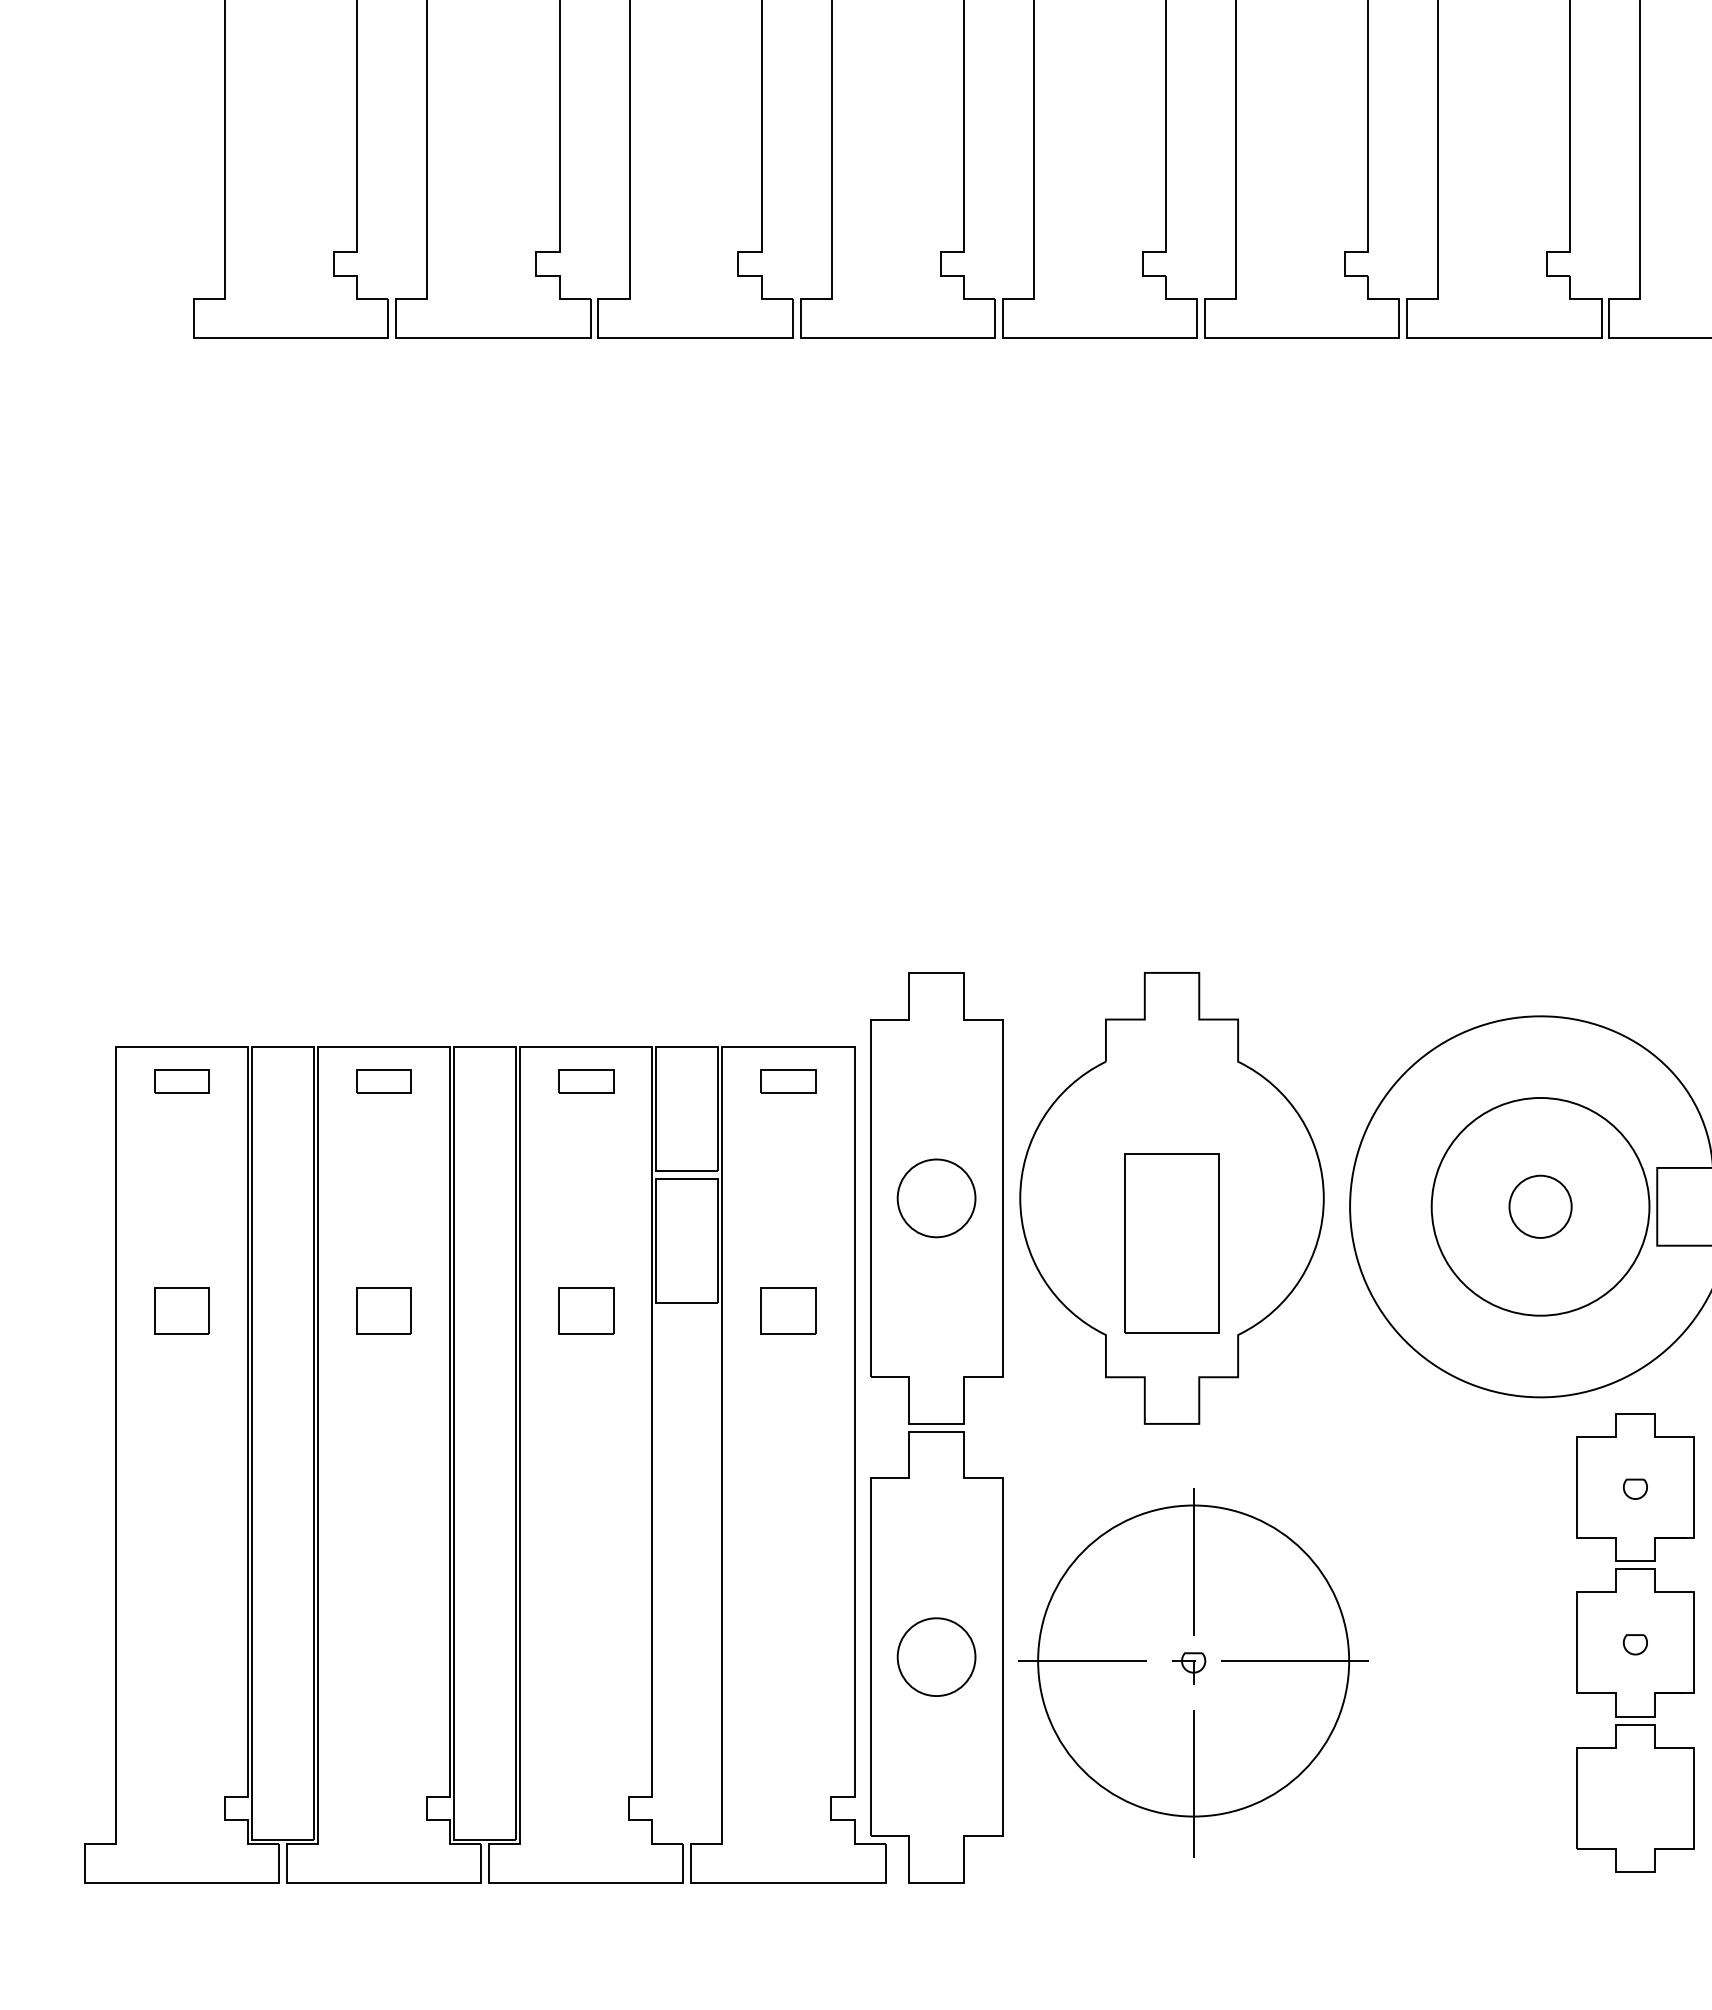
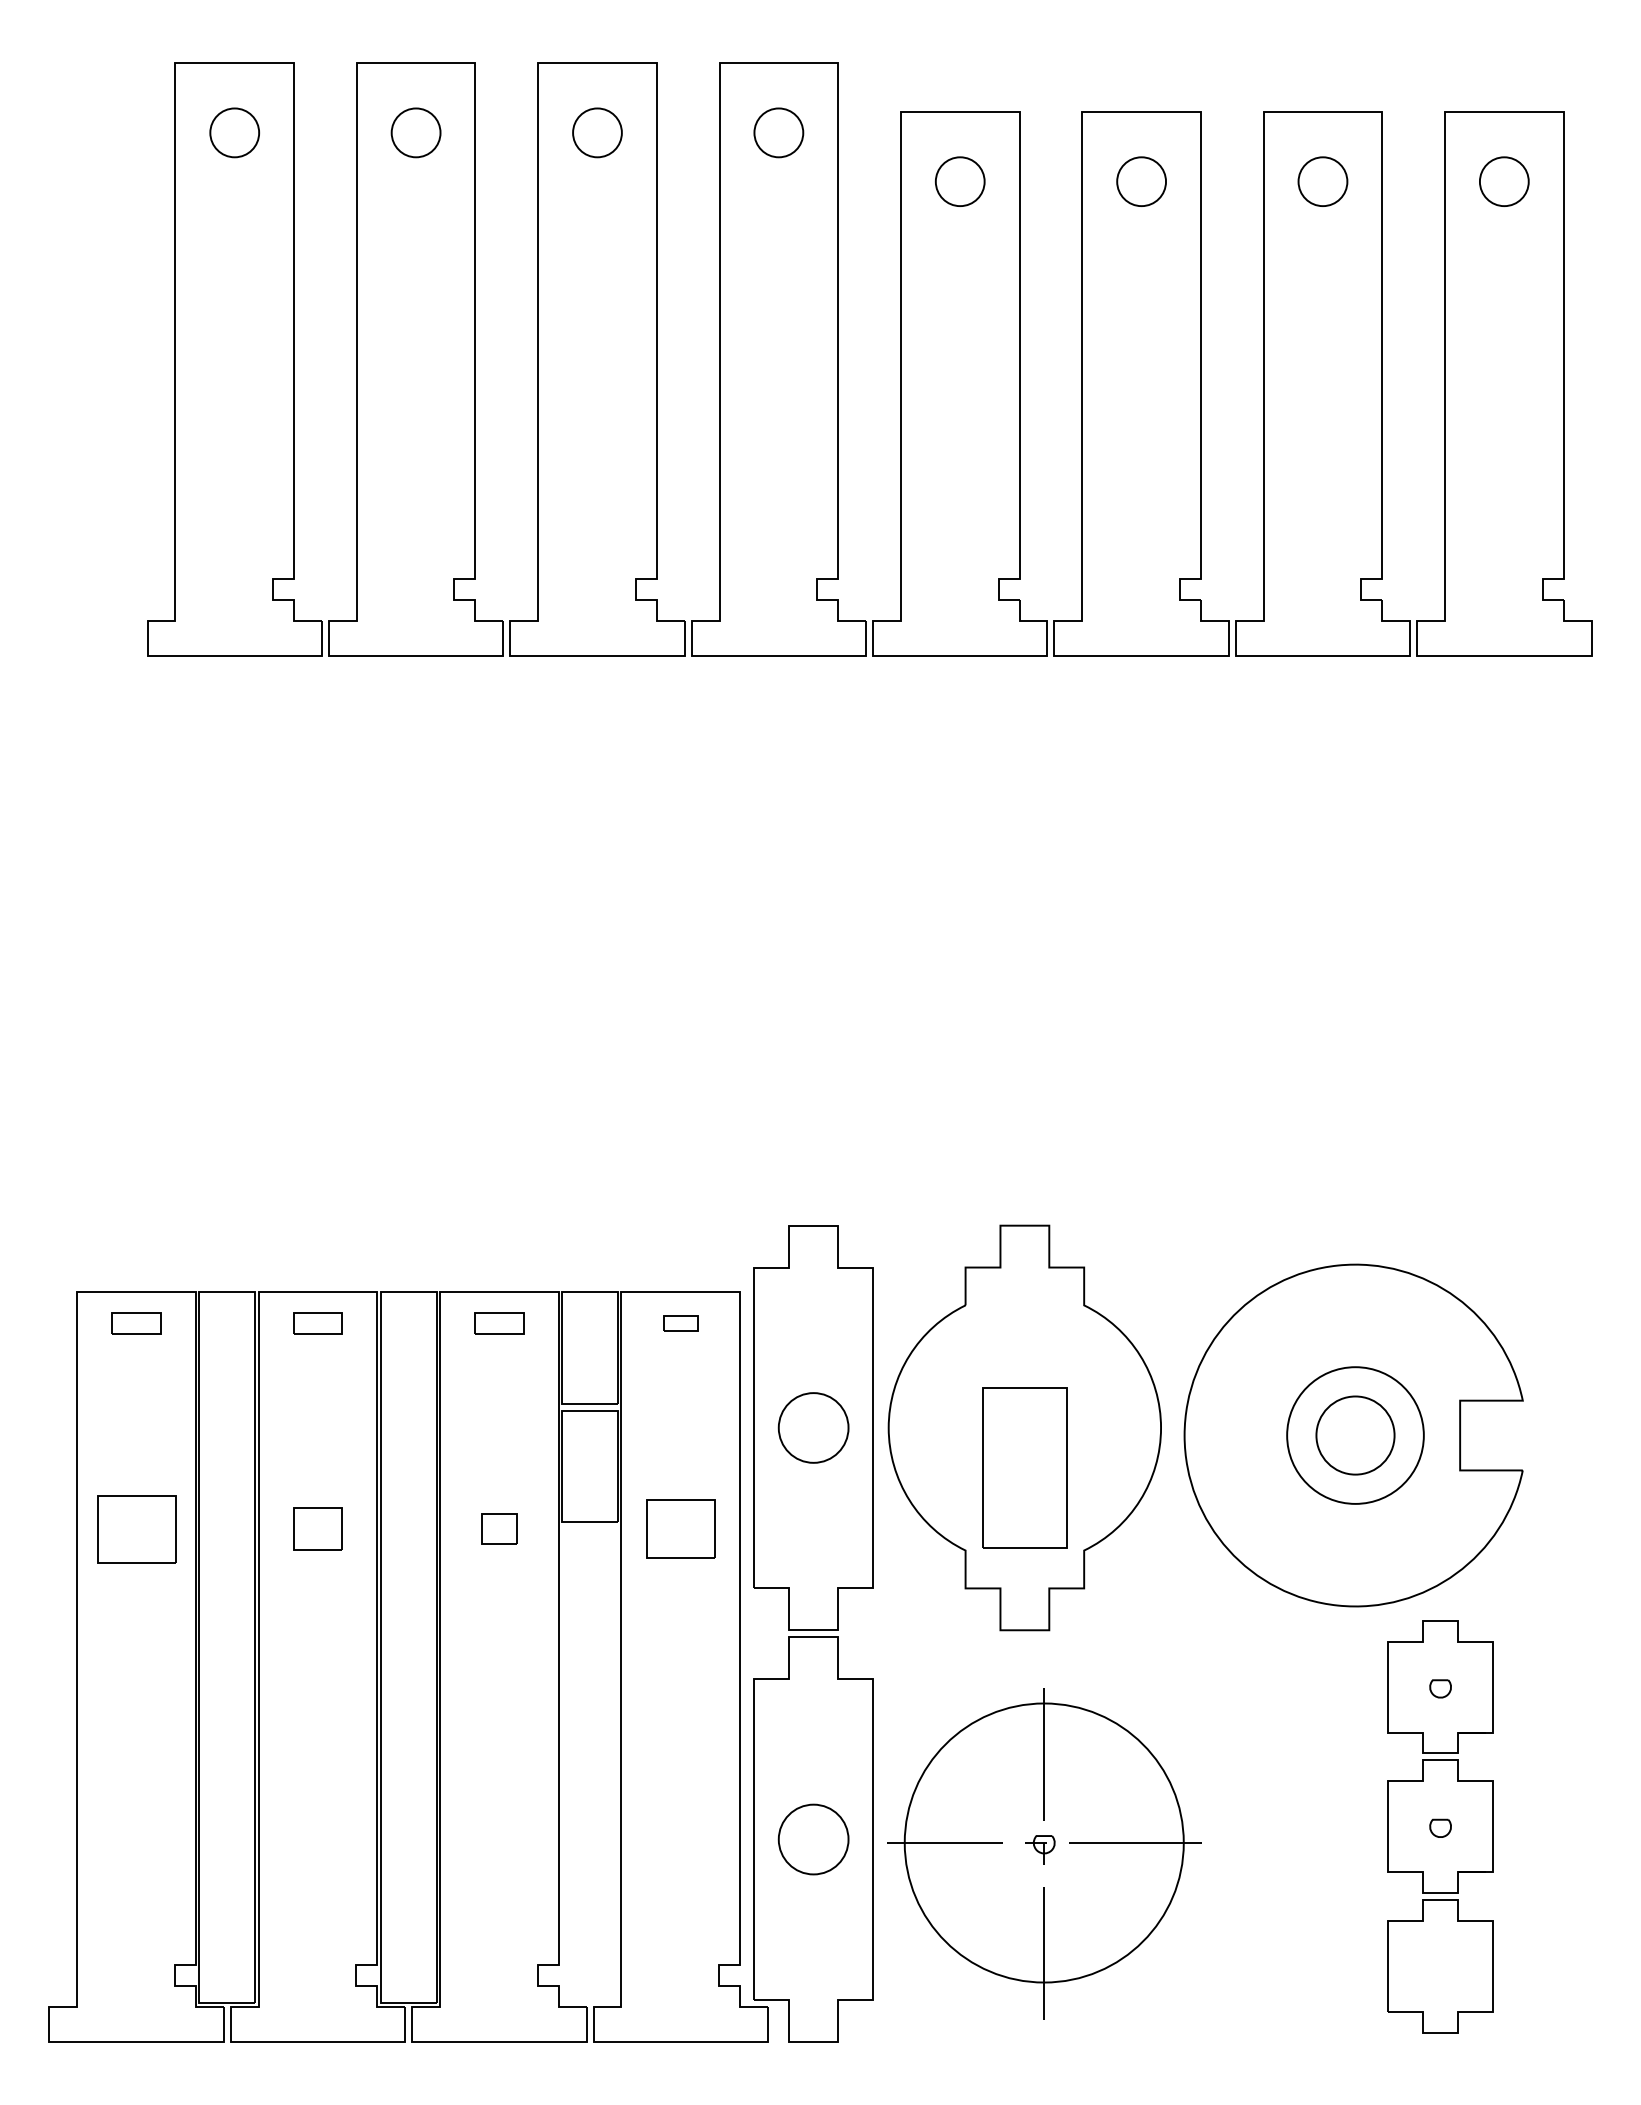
part: (788, 1081) -> (680, 1323), size x0.7
circle: (1540, 1206) -> (1355, 1435), size x0.7
circle: (1540, 1206) -> (1355, 1435), size x1.4
part: (181, 1310) -> (136, 1528), size x1.6
part: (586, 1310) -> (499, 1528), size x0.7
part: (788, 1310) -> (680, 1528), size x1.4

